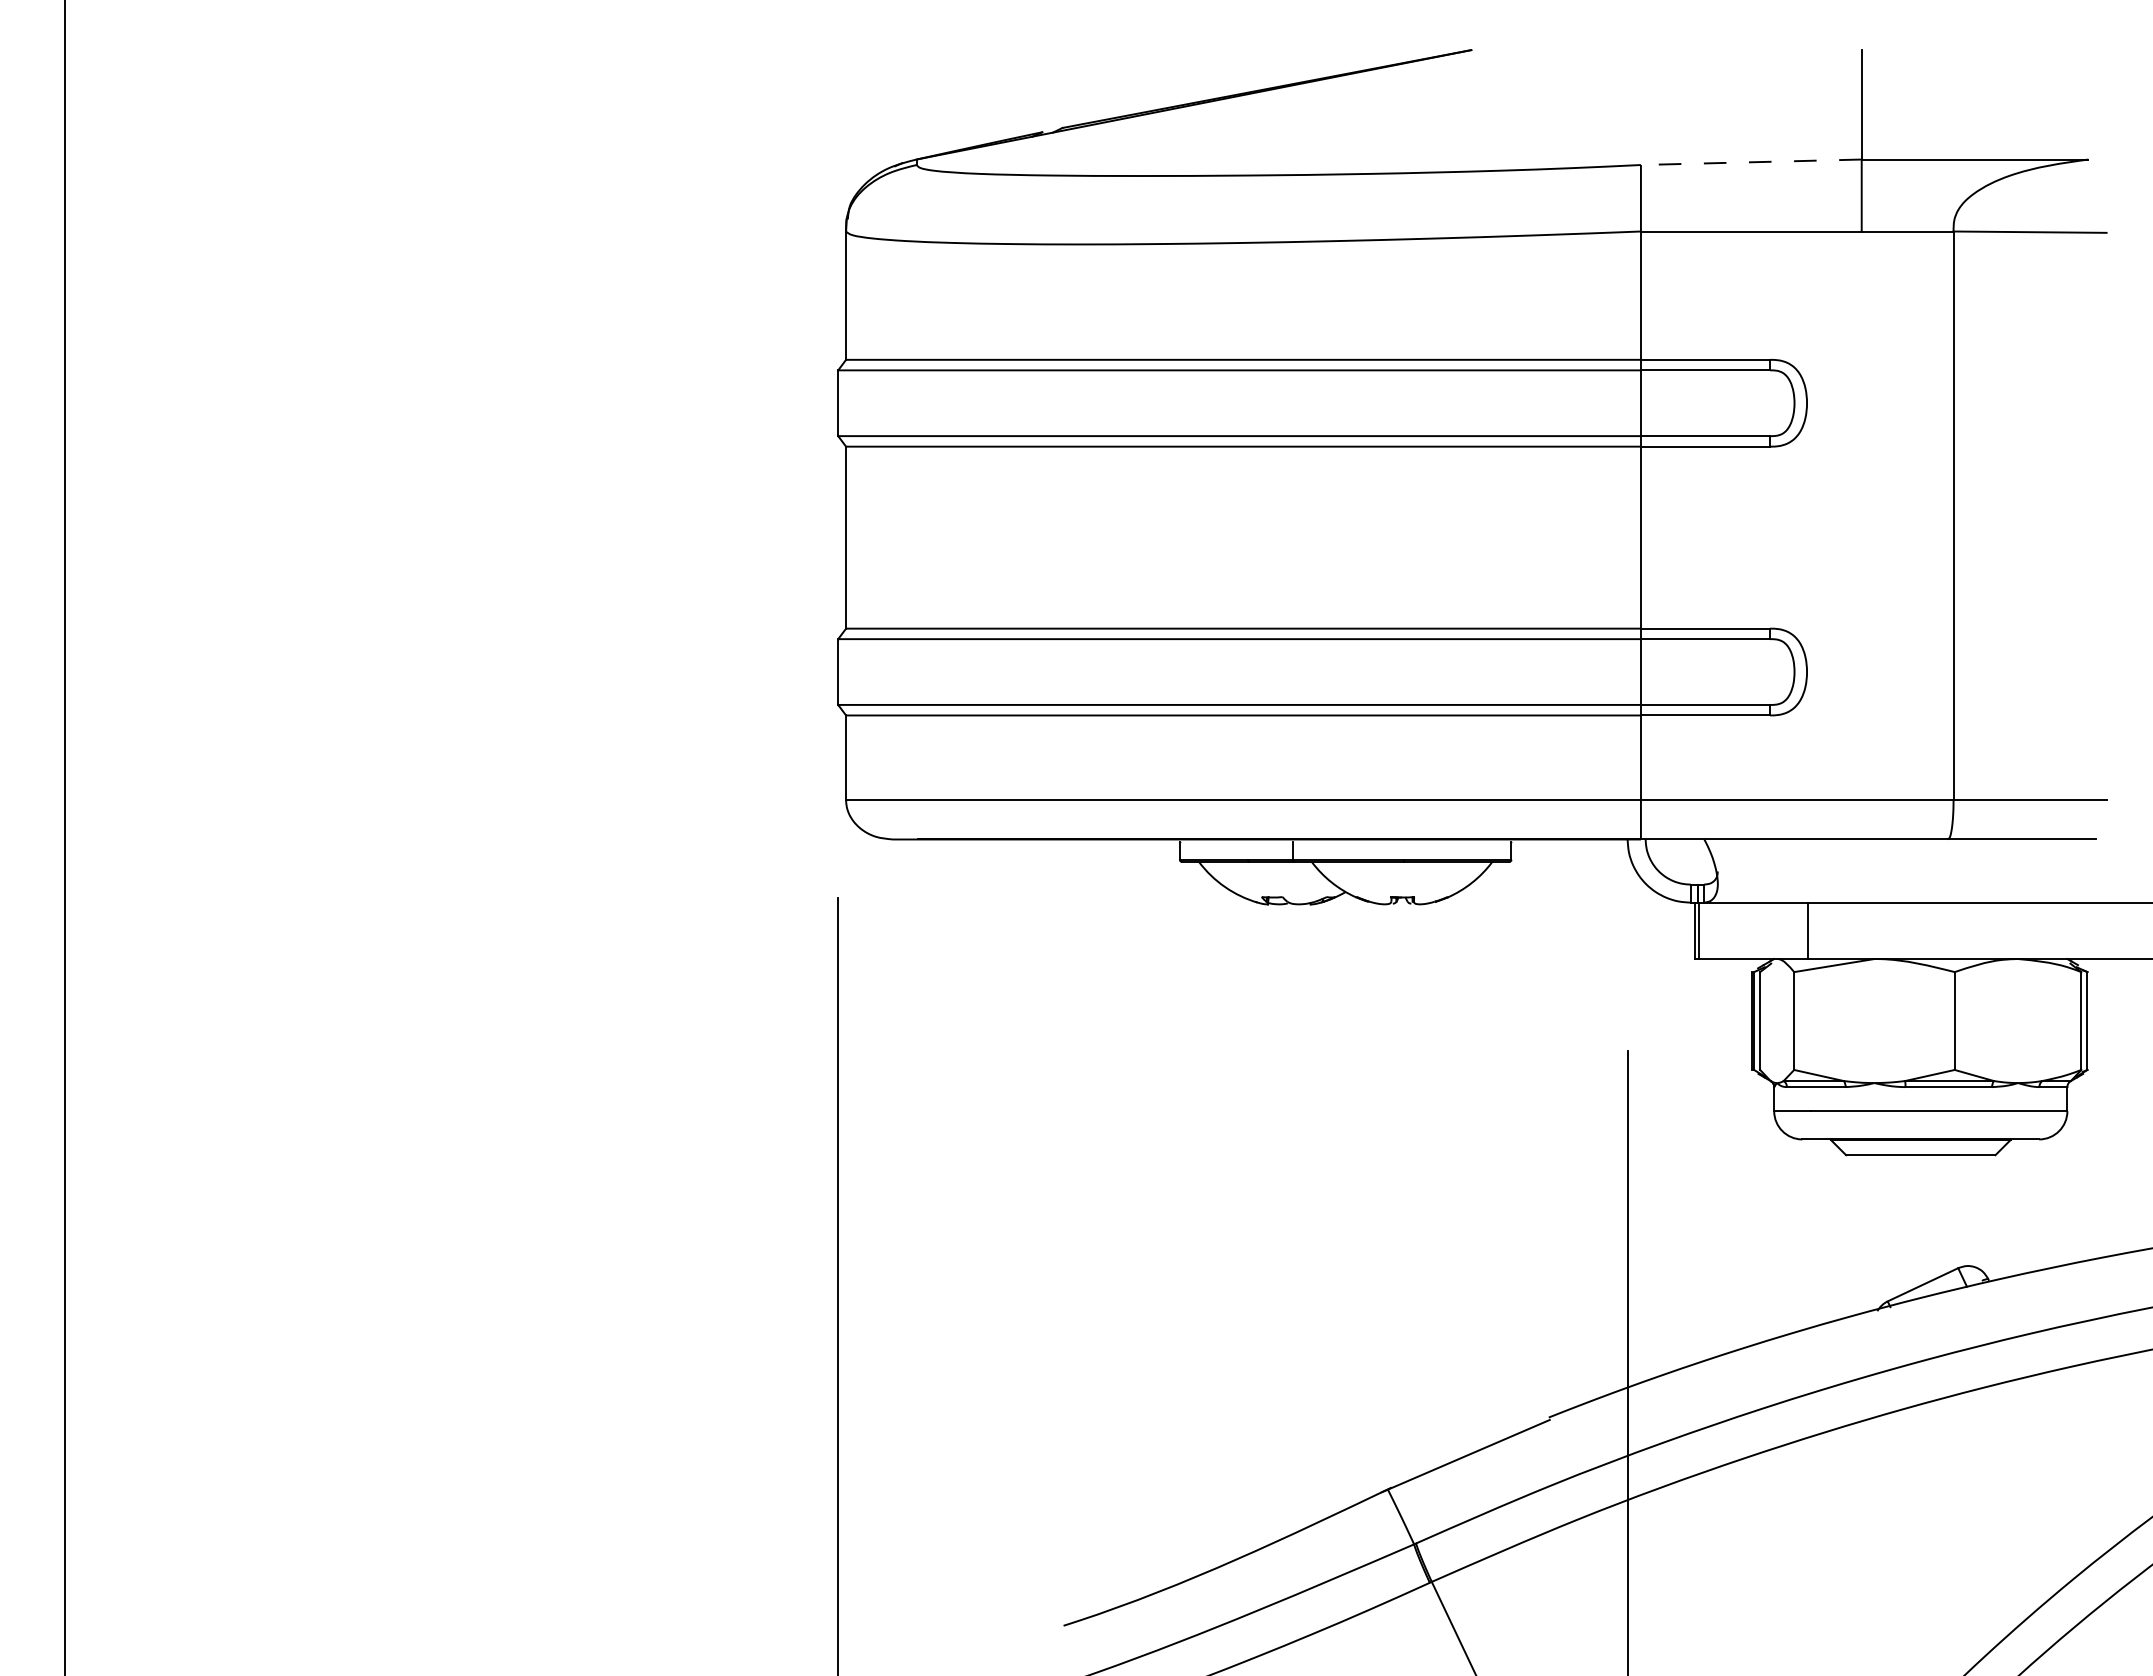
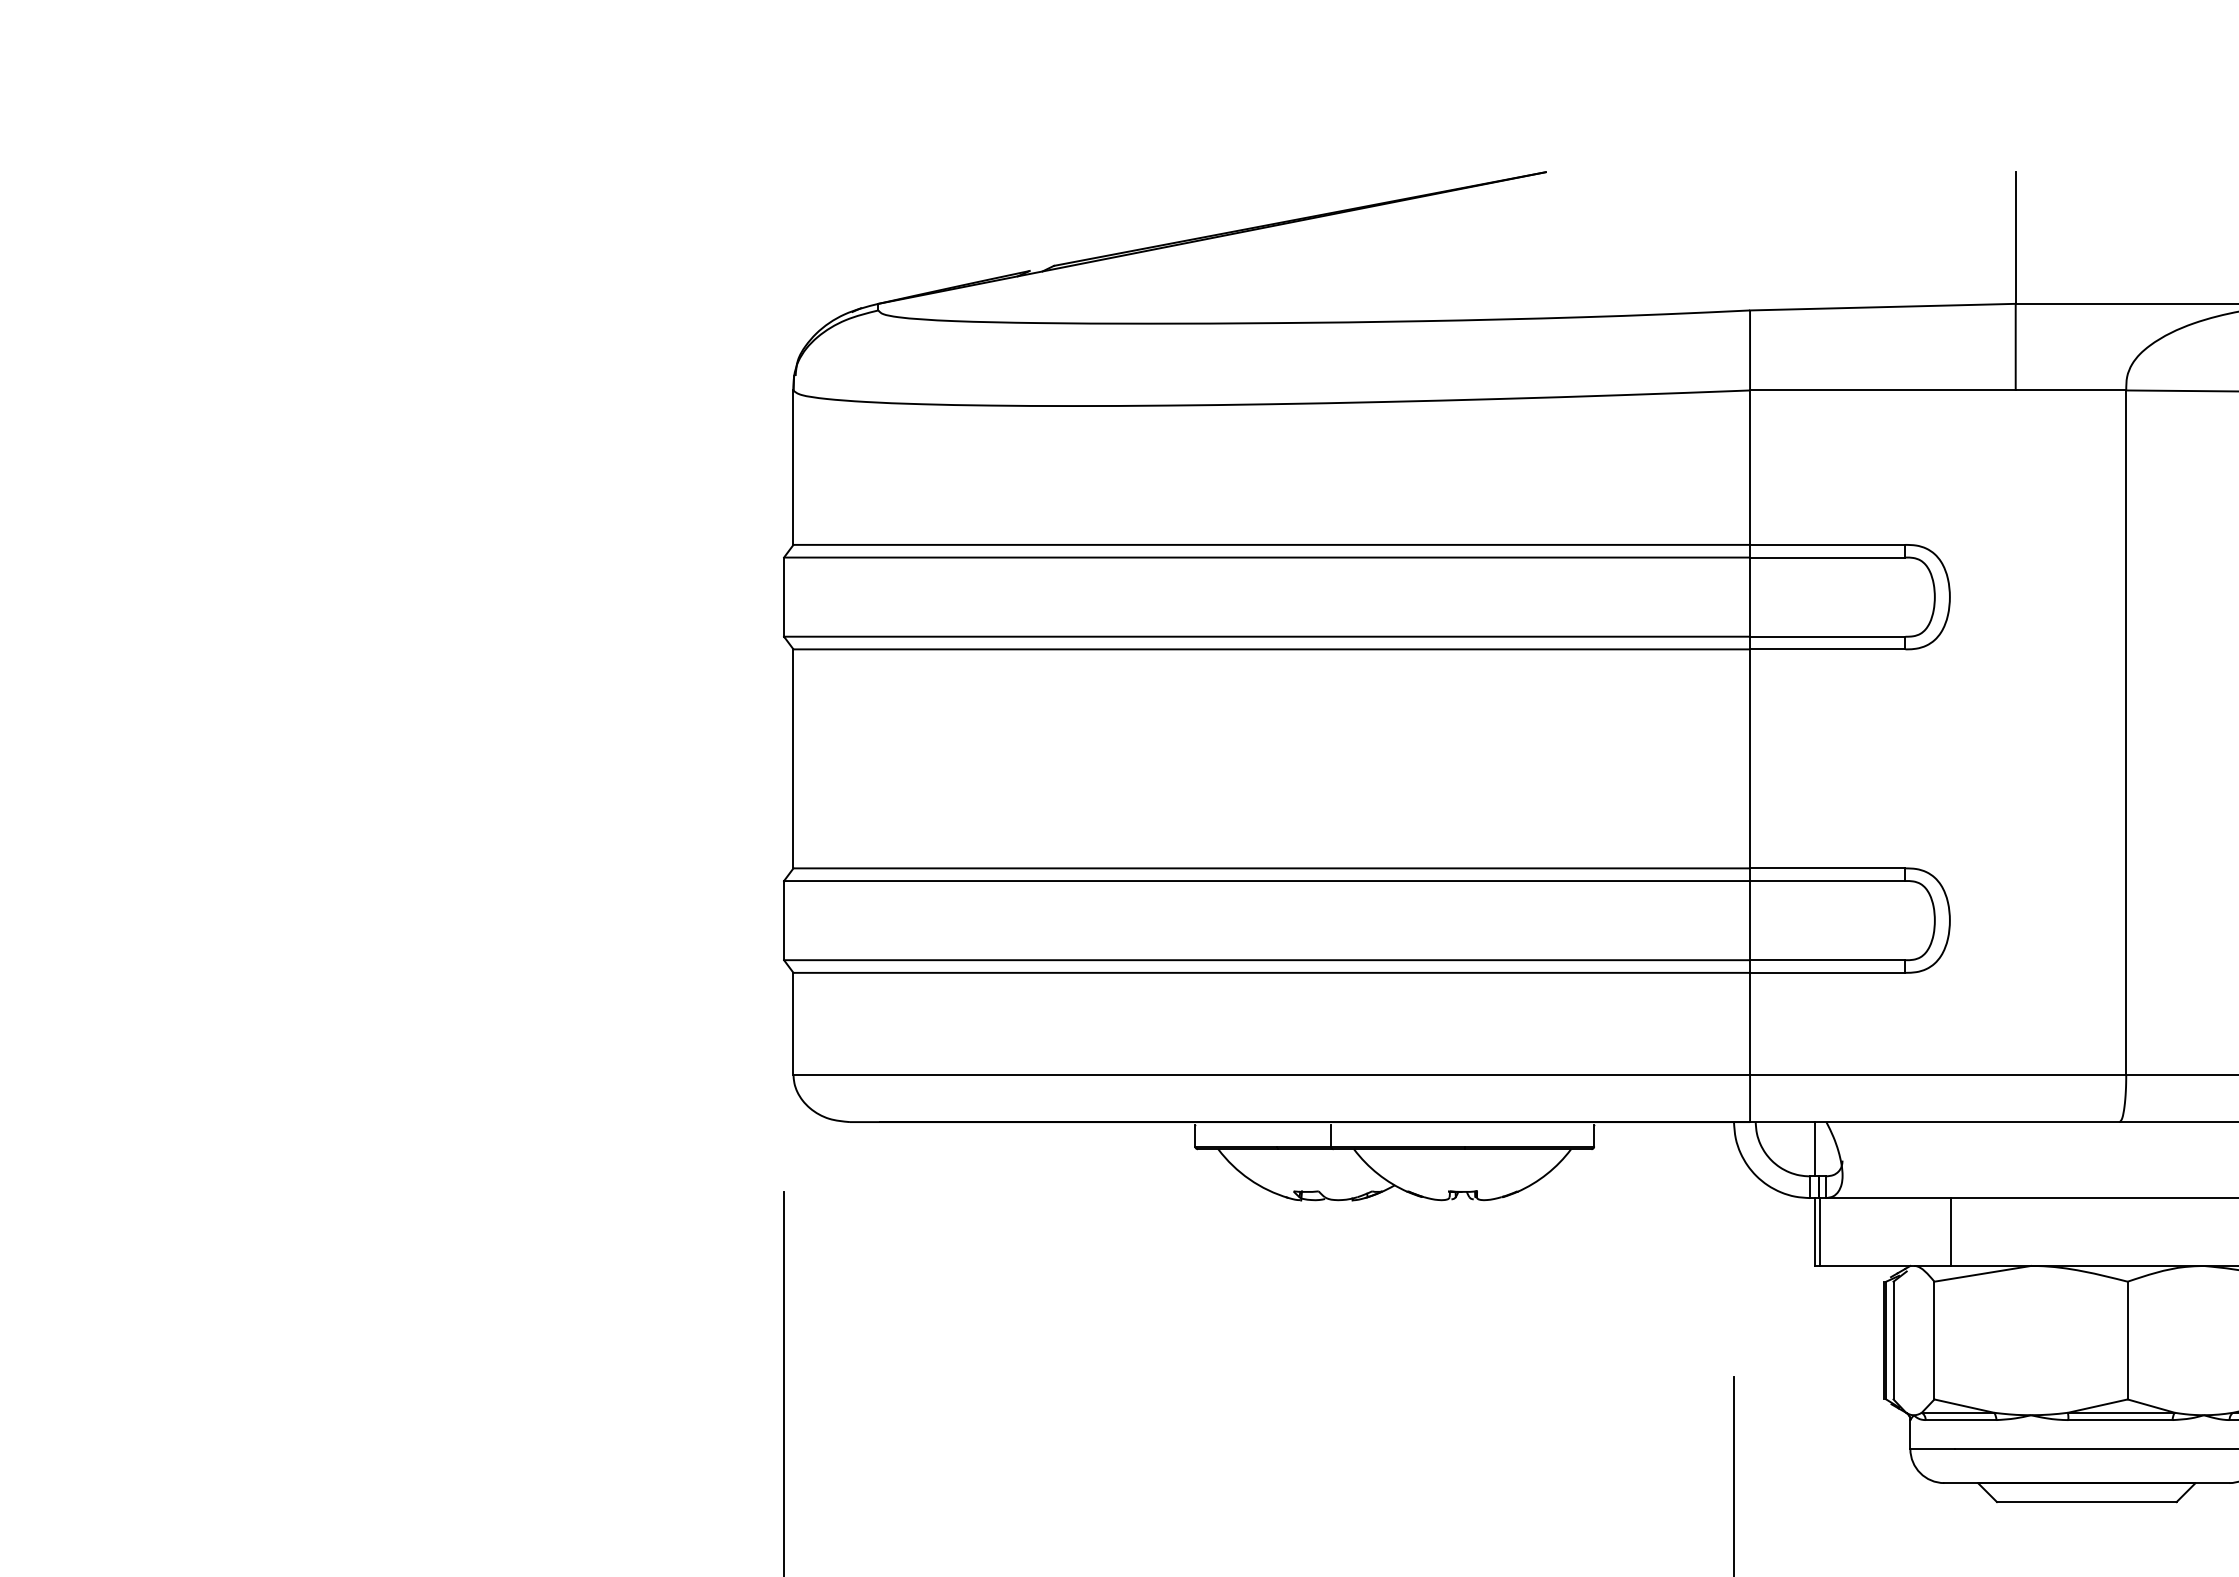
line: (1750, 162) -> (1881, 307), dashed -> solid
line: (1695, 861) -> (1815, 1148), added

